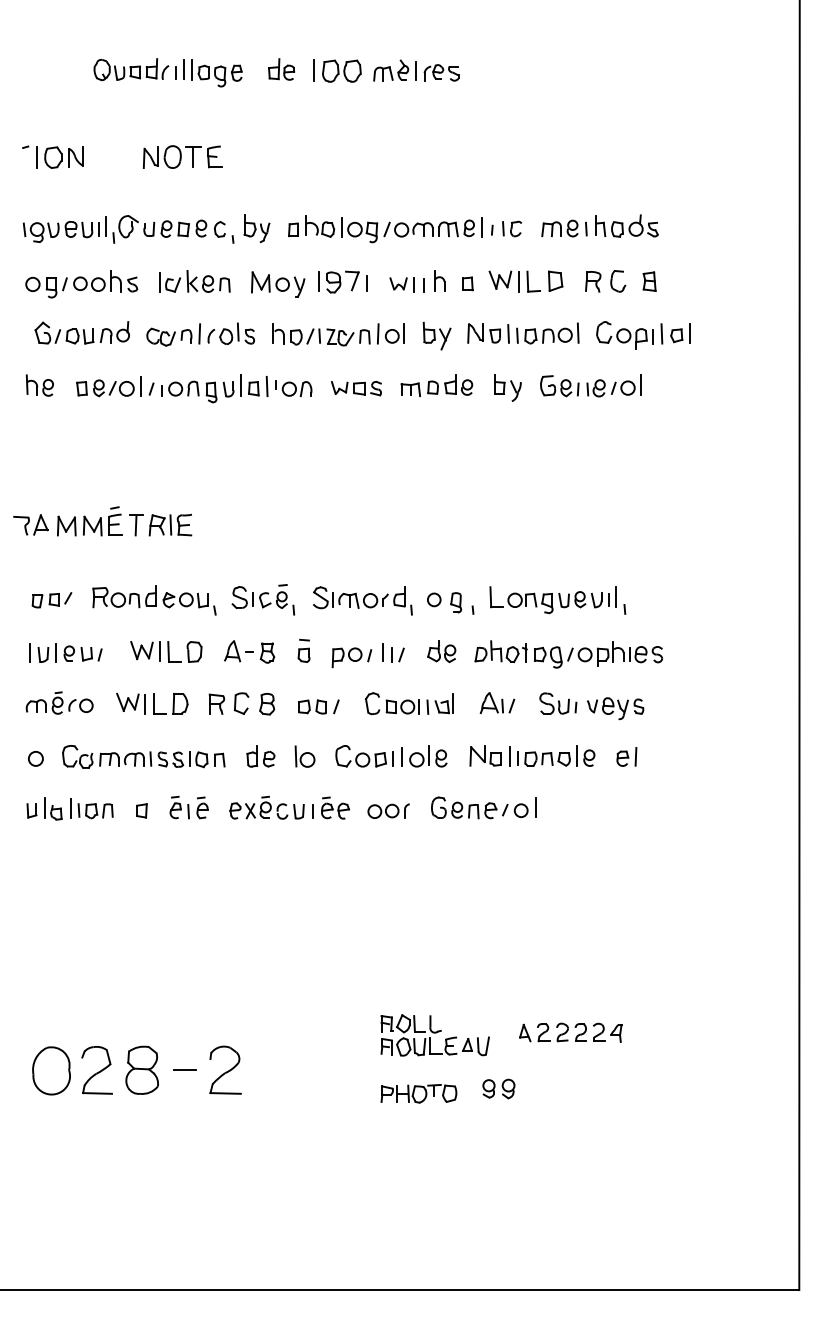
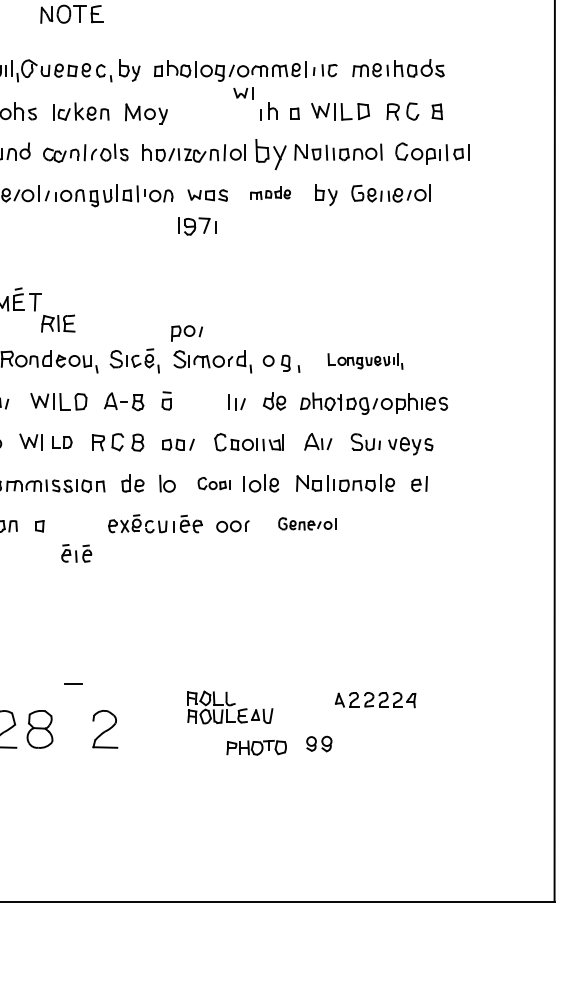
part: (342, 281) -> (196, 226), moved
part: (401, 284) -> (243, 93), moved
part: (436, 335) -> (270, 153), size x1.4
part: (436, 385) -> (270, 193), size x0.7
part: (170, 524) -> (58, 323), moved
part: (557, 600) -> (365, 361), size x0.7
part: (351, 657) -> (186, 333), moved
part: (170, 703) -> (62, 442), size x0.7
part: (364, 756) -> (214, 483), size x0.7
part: (188, 807) -> (76, 553), moved
part: (483, 807) -> (307, 523), size x0.7
part: (434, 1035) -> (229, 707), moved
line: (184, 1069) -> (73, 683), moved

